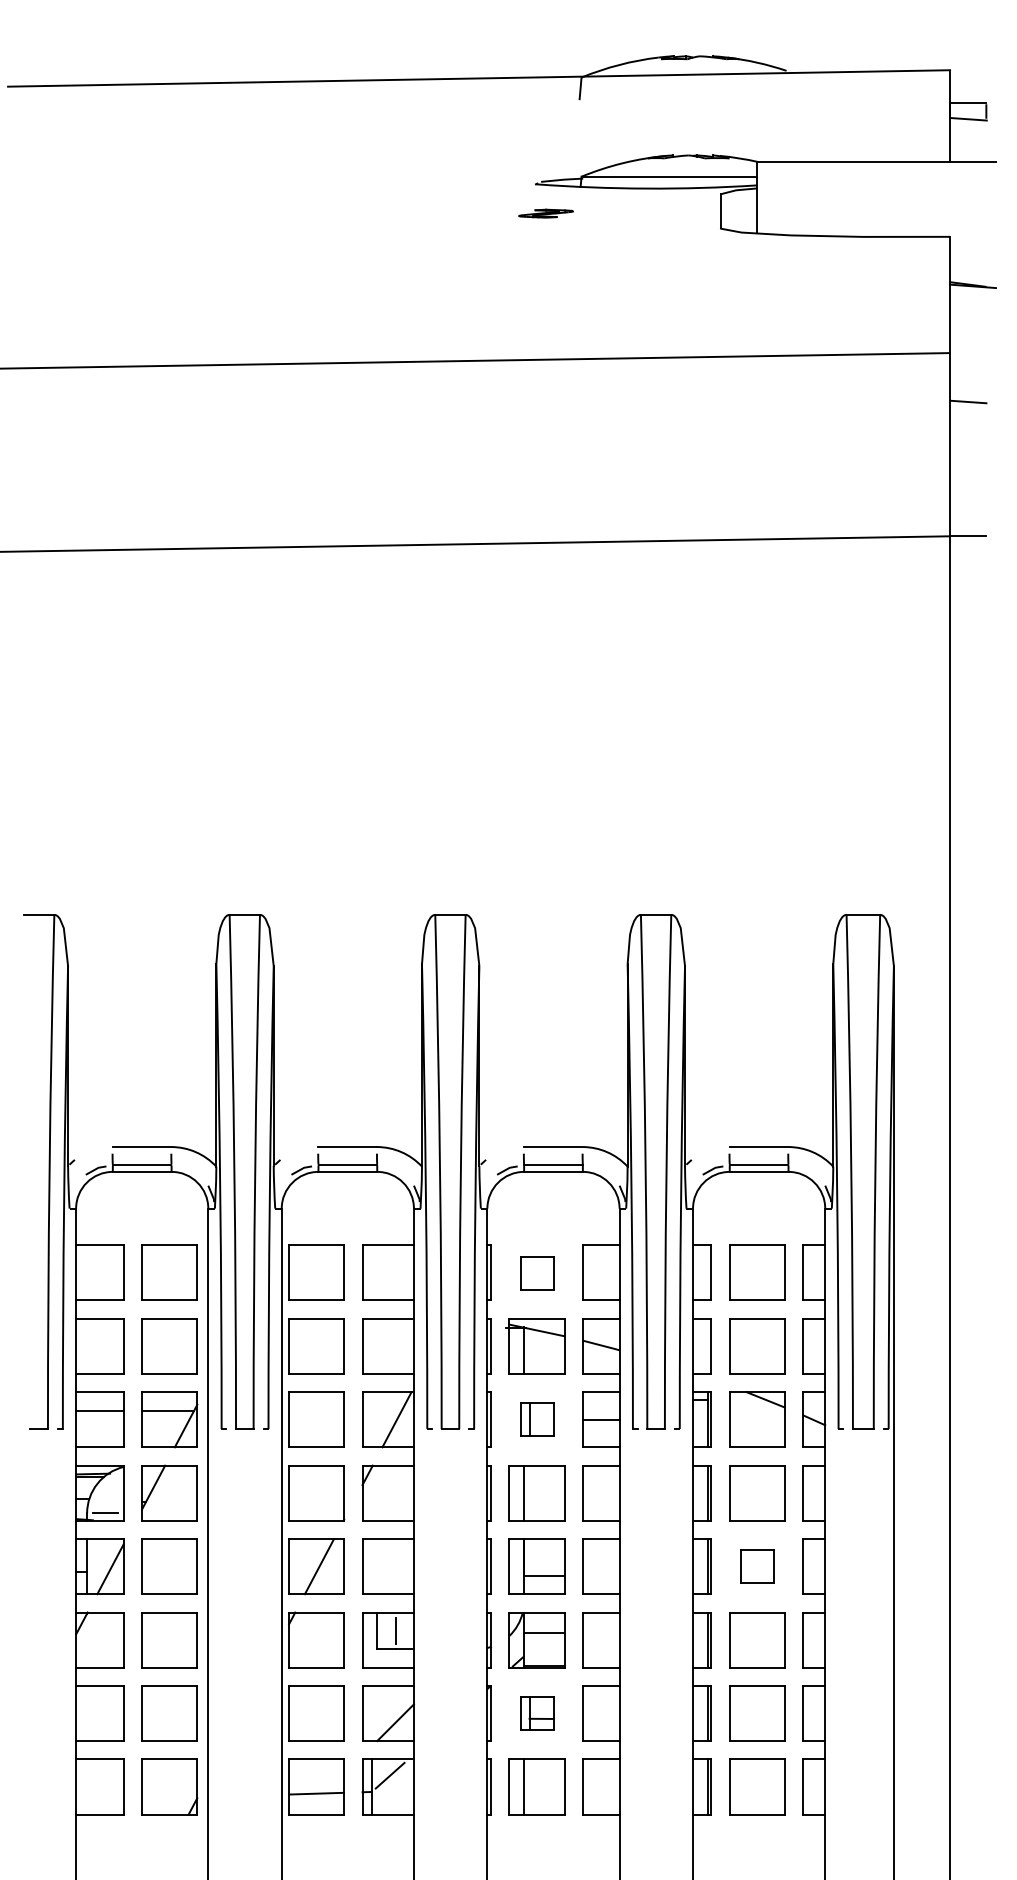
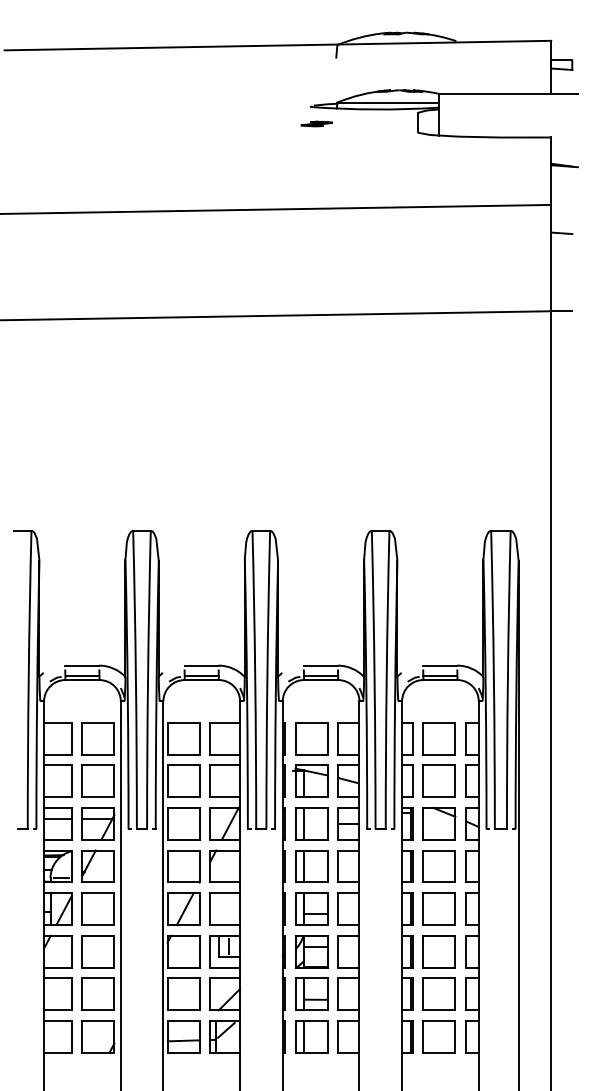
part: (536, 1272) -> (311, 738), size x1.67
part: (536, 1419) -> (311, 823), size x1.67
part: (755, 1565) -> (438, 908), size x1.67
part: (536, 1712) -> (311, 993), size x1.67

